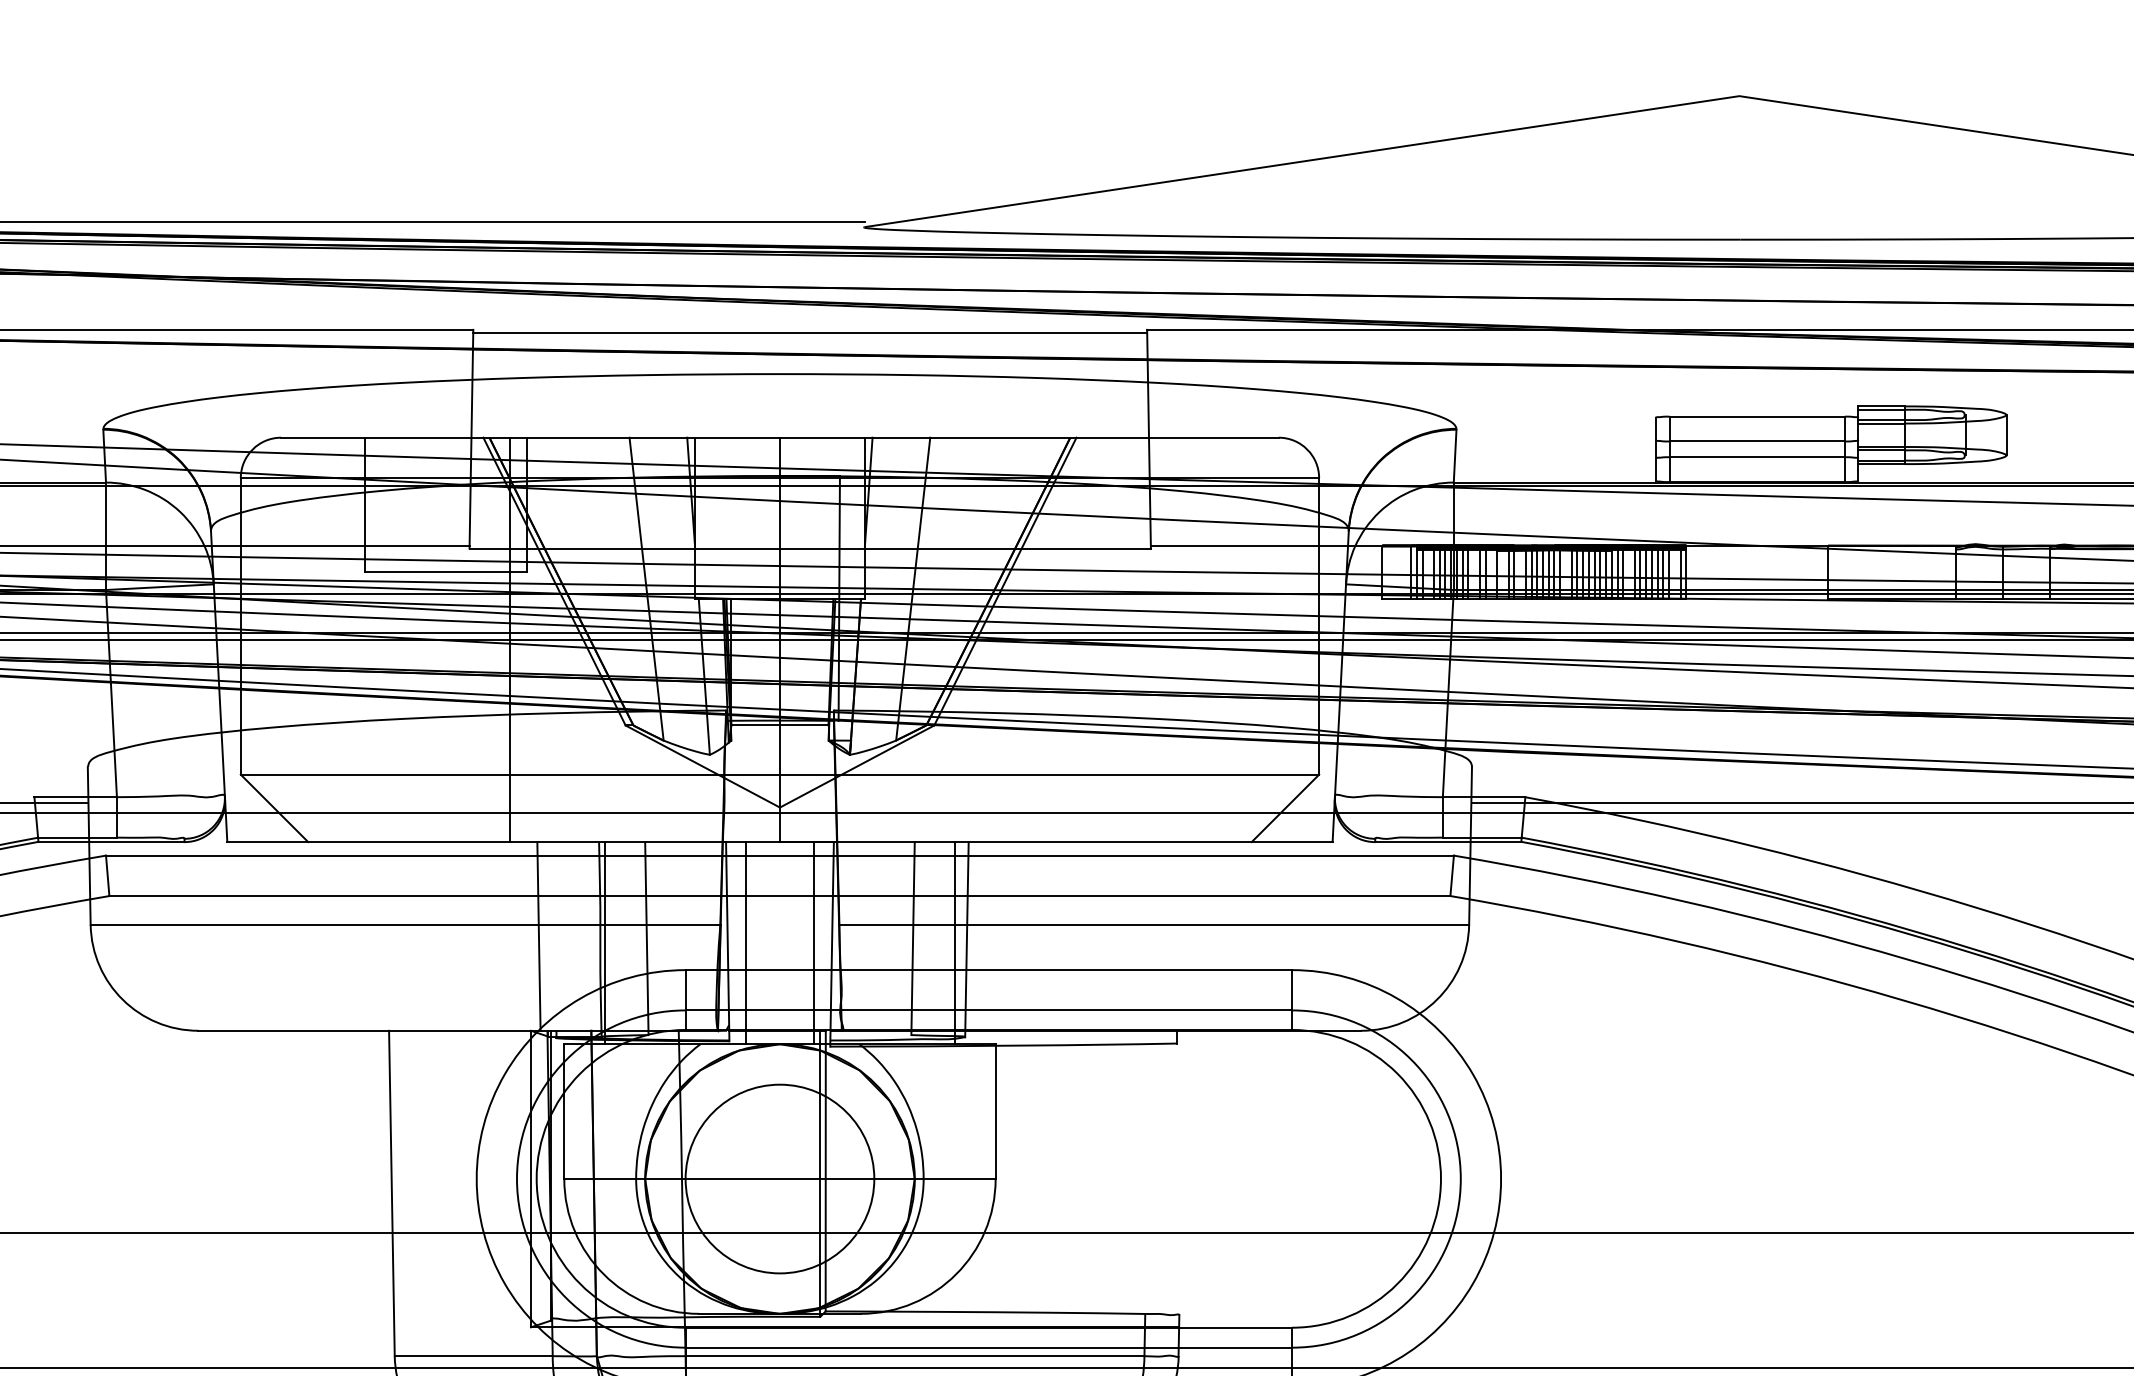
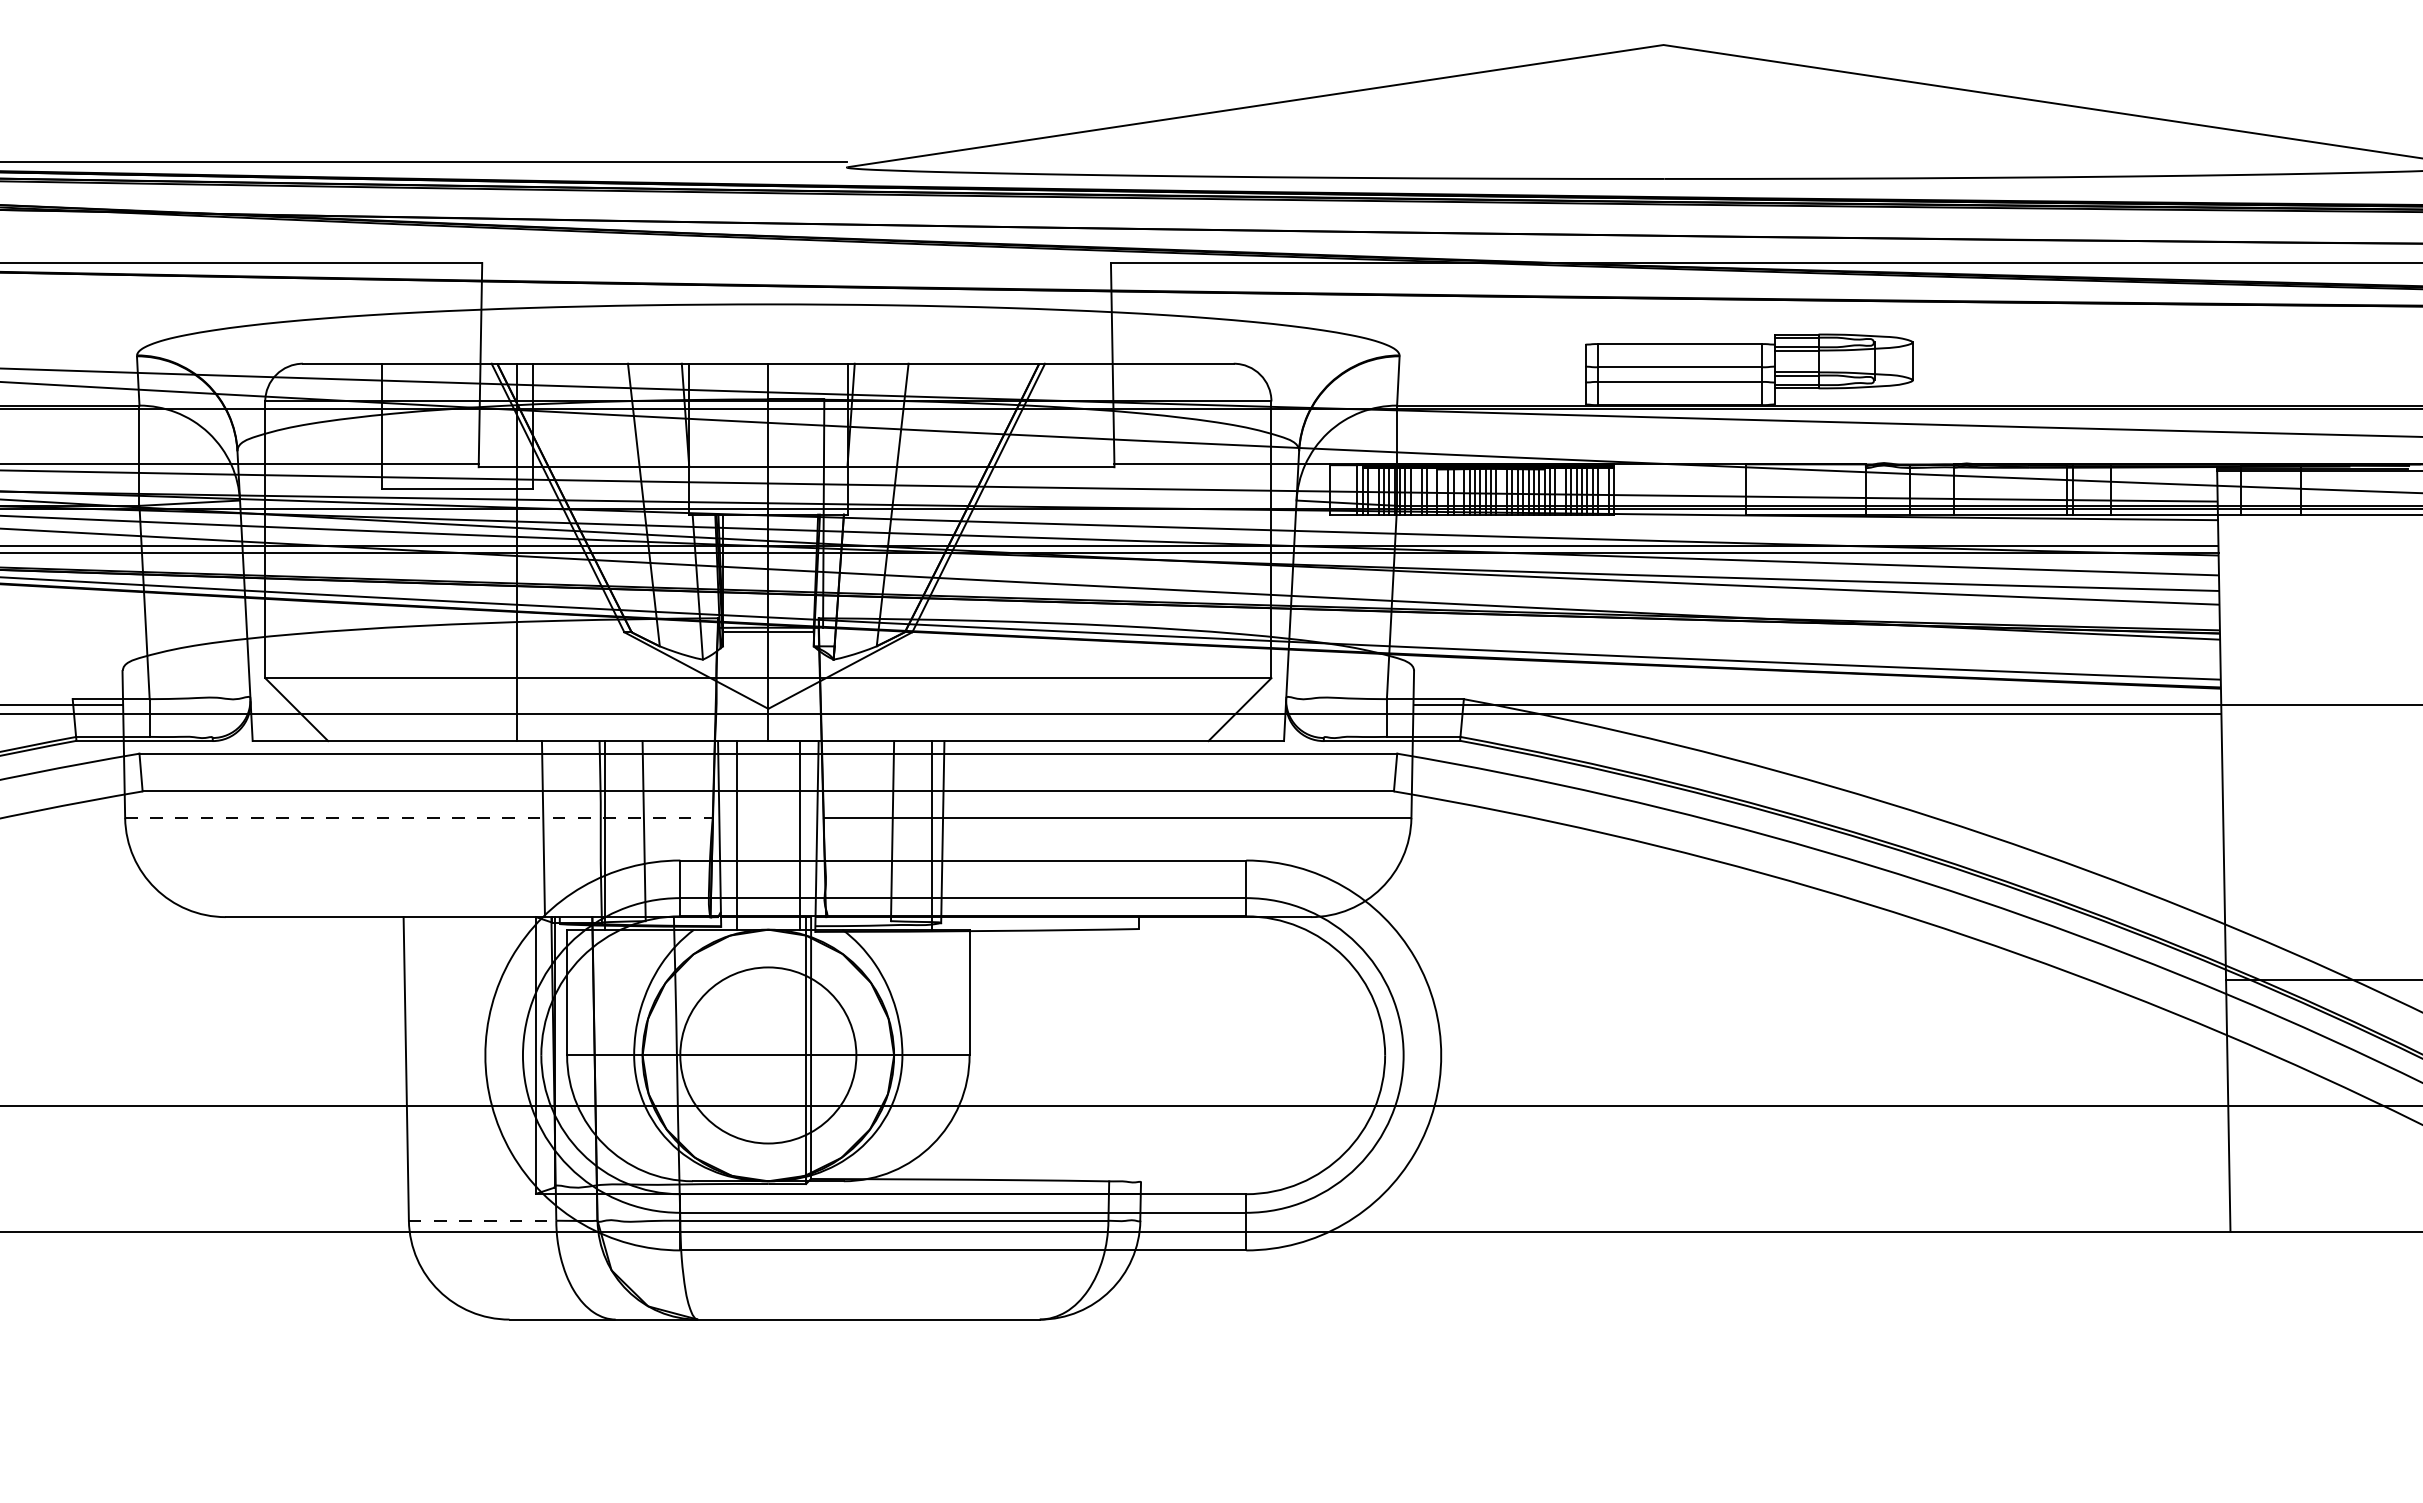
line: (810, 333) -> (796, 266), removed
line: (405, 925) -> (418, 818), solid -> dashed
line: (473, 1355) -> (482, 1220), solid -> dashed

